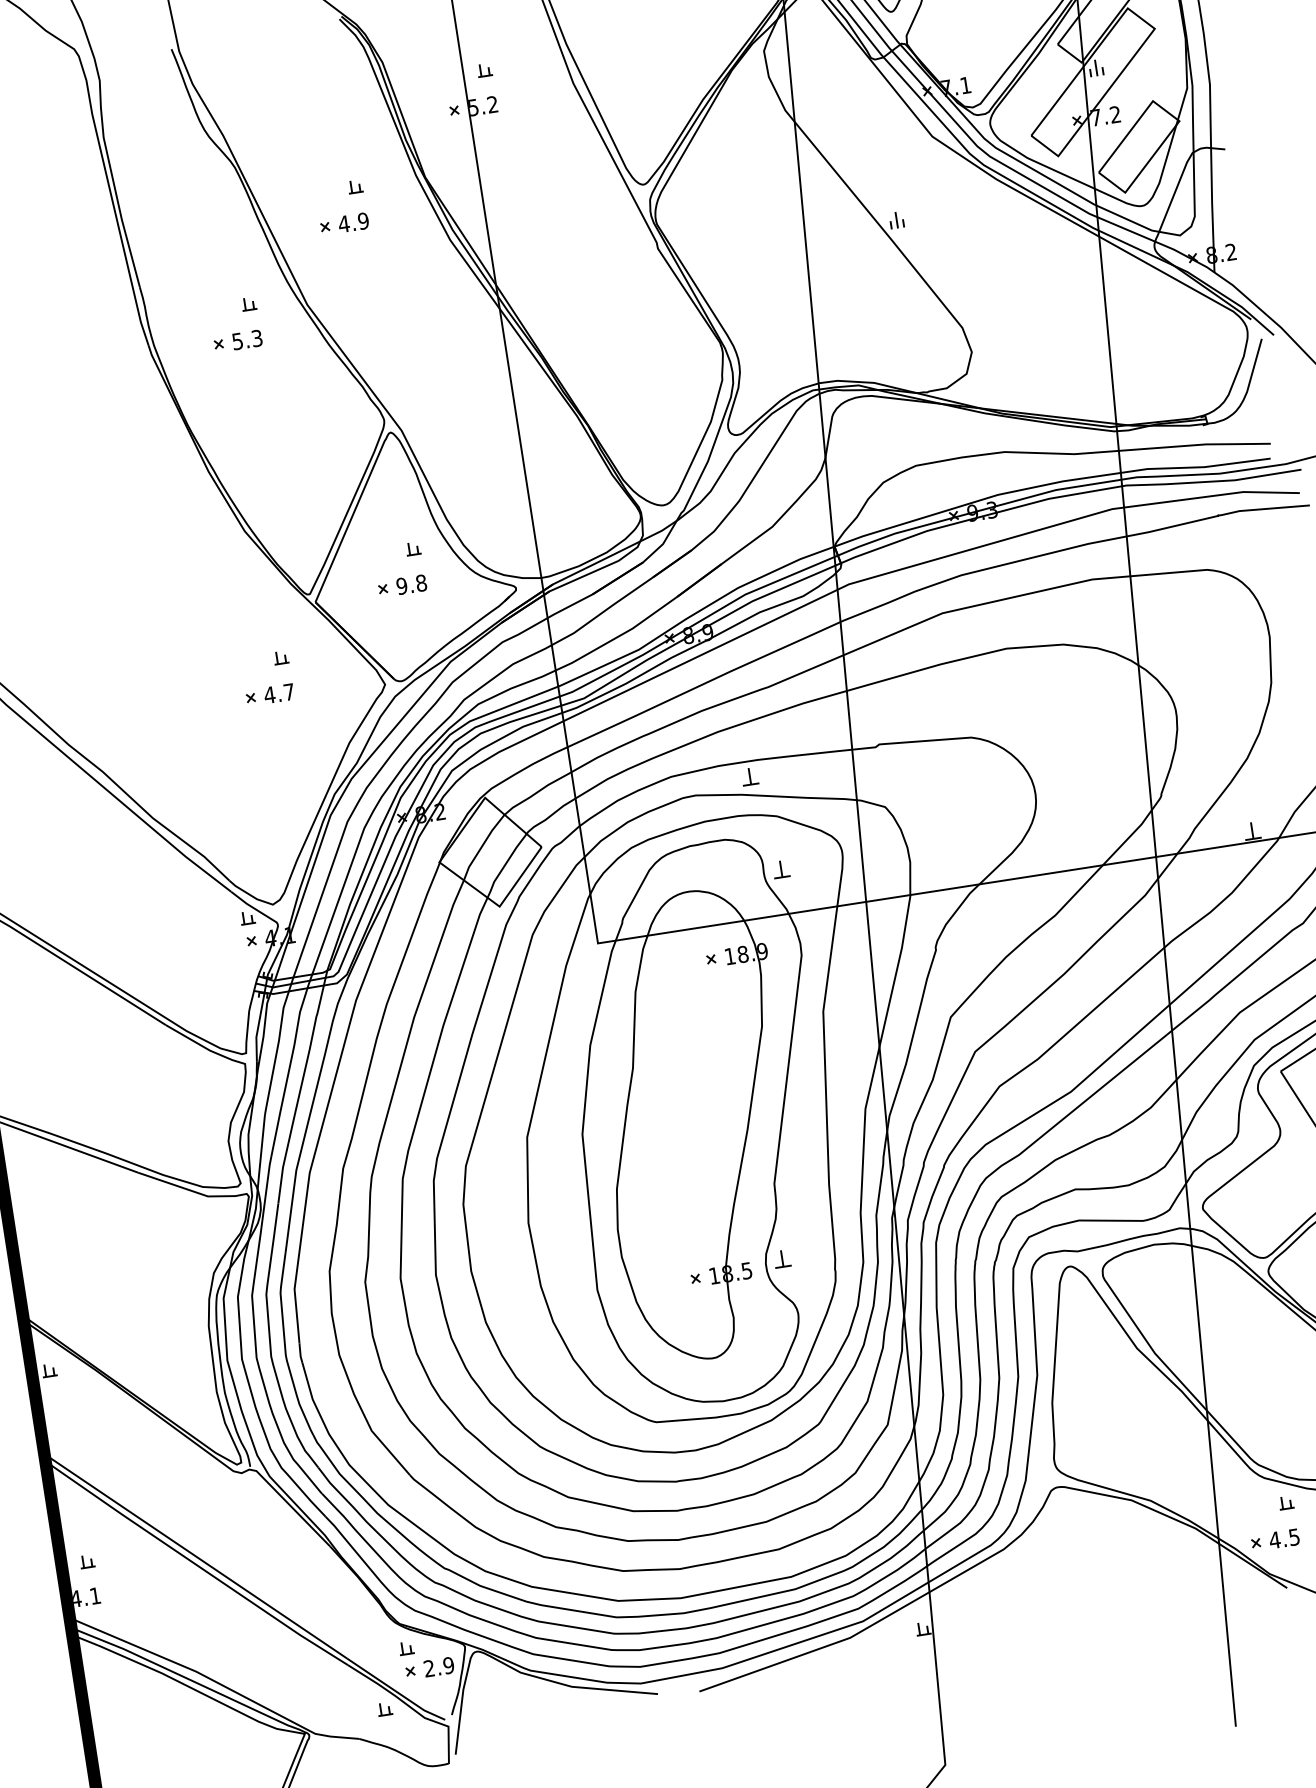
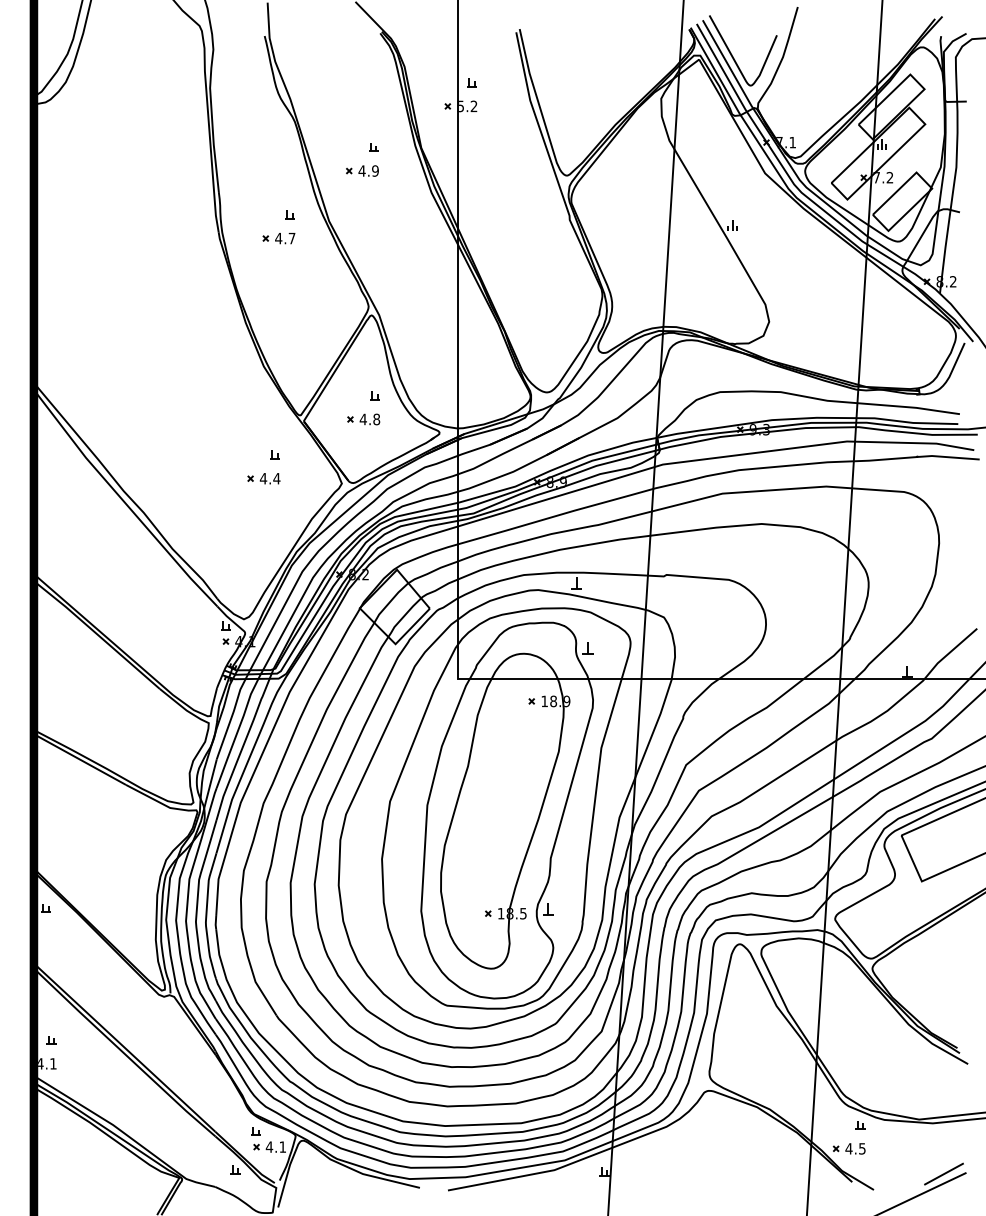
text: (247, 339) -> (285, 238), 5.3 -> 4.7
text: (400, 586) -> (362, 419), 9.8 -> 4.8
text: (288, 691) -> (276, 478), 4.7 -> 4.4
text: (437, 1666) -> (275, 1146), 2.9 -> 4.1

